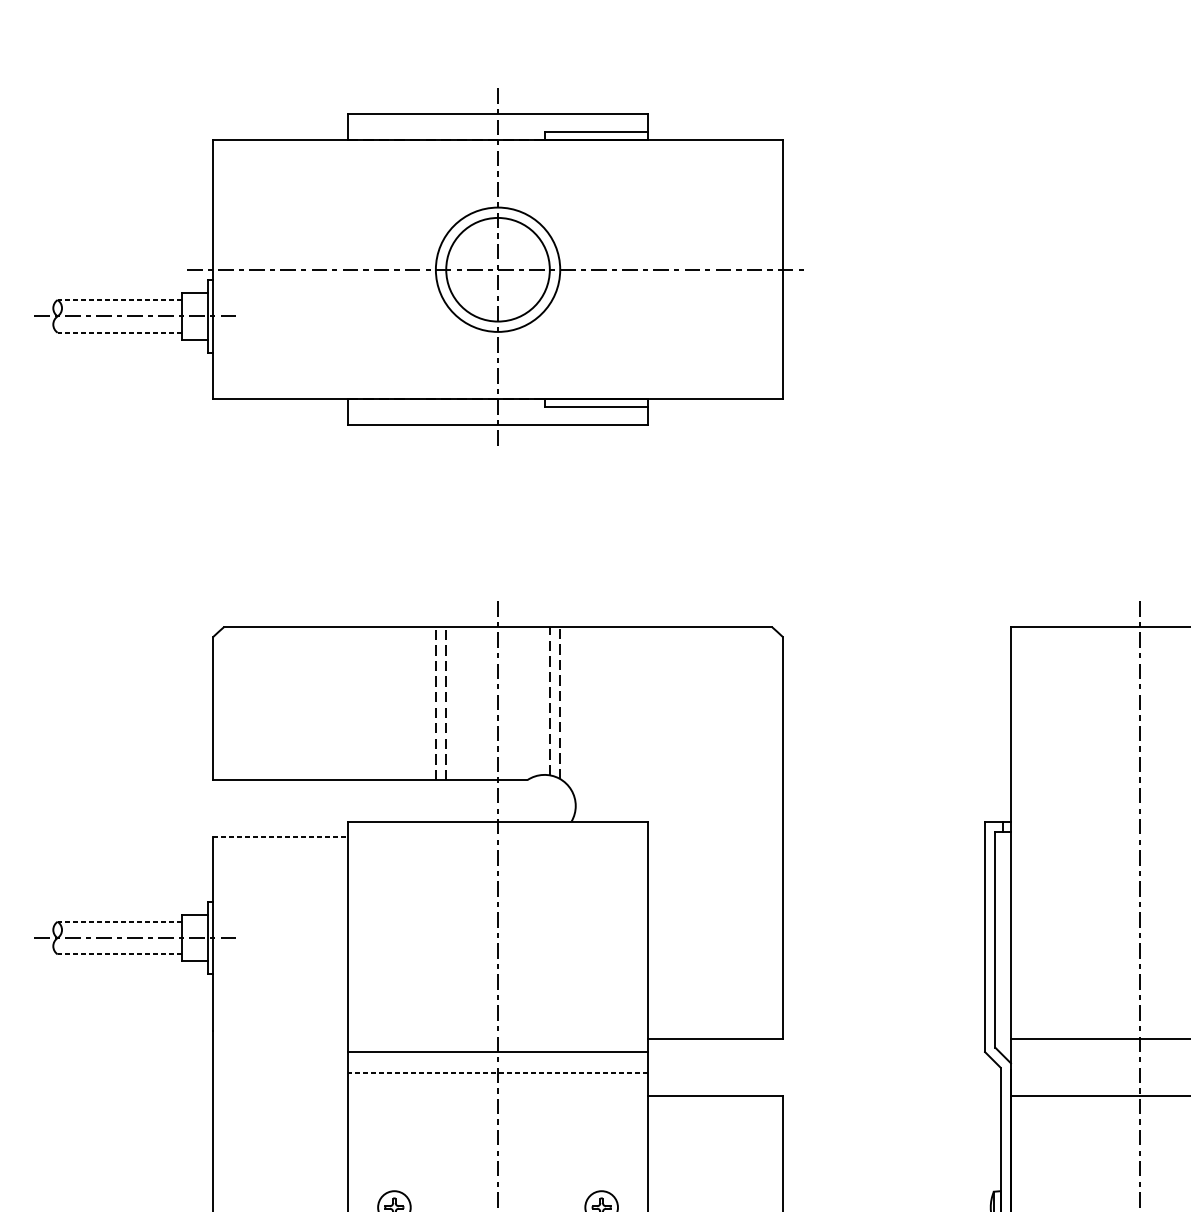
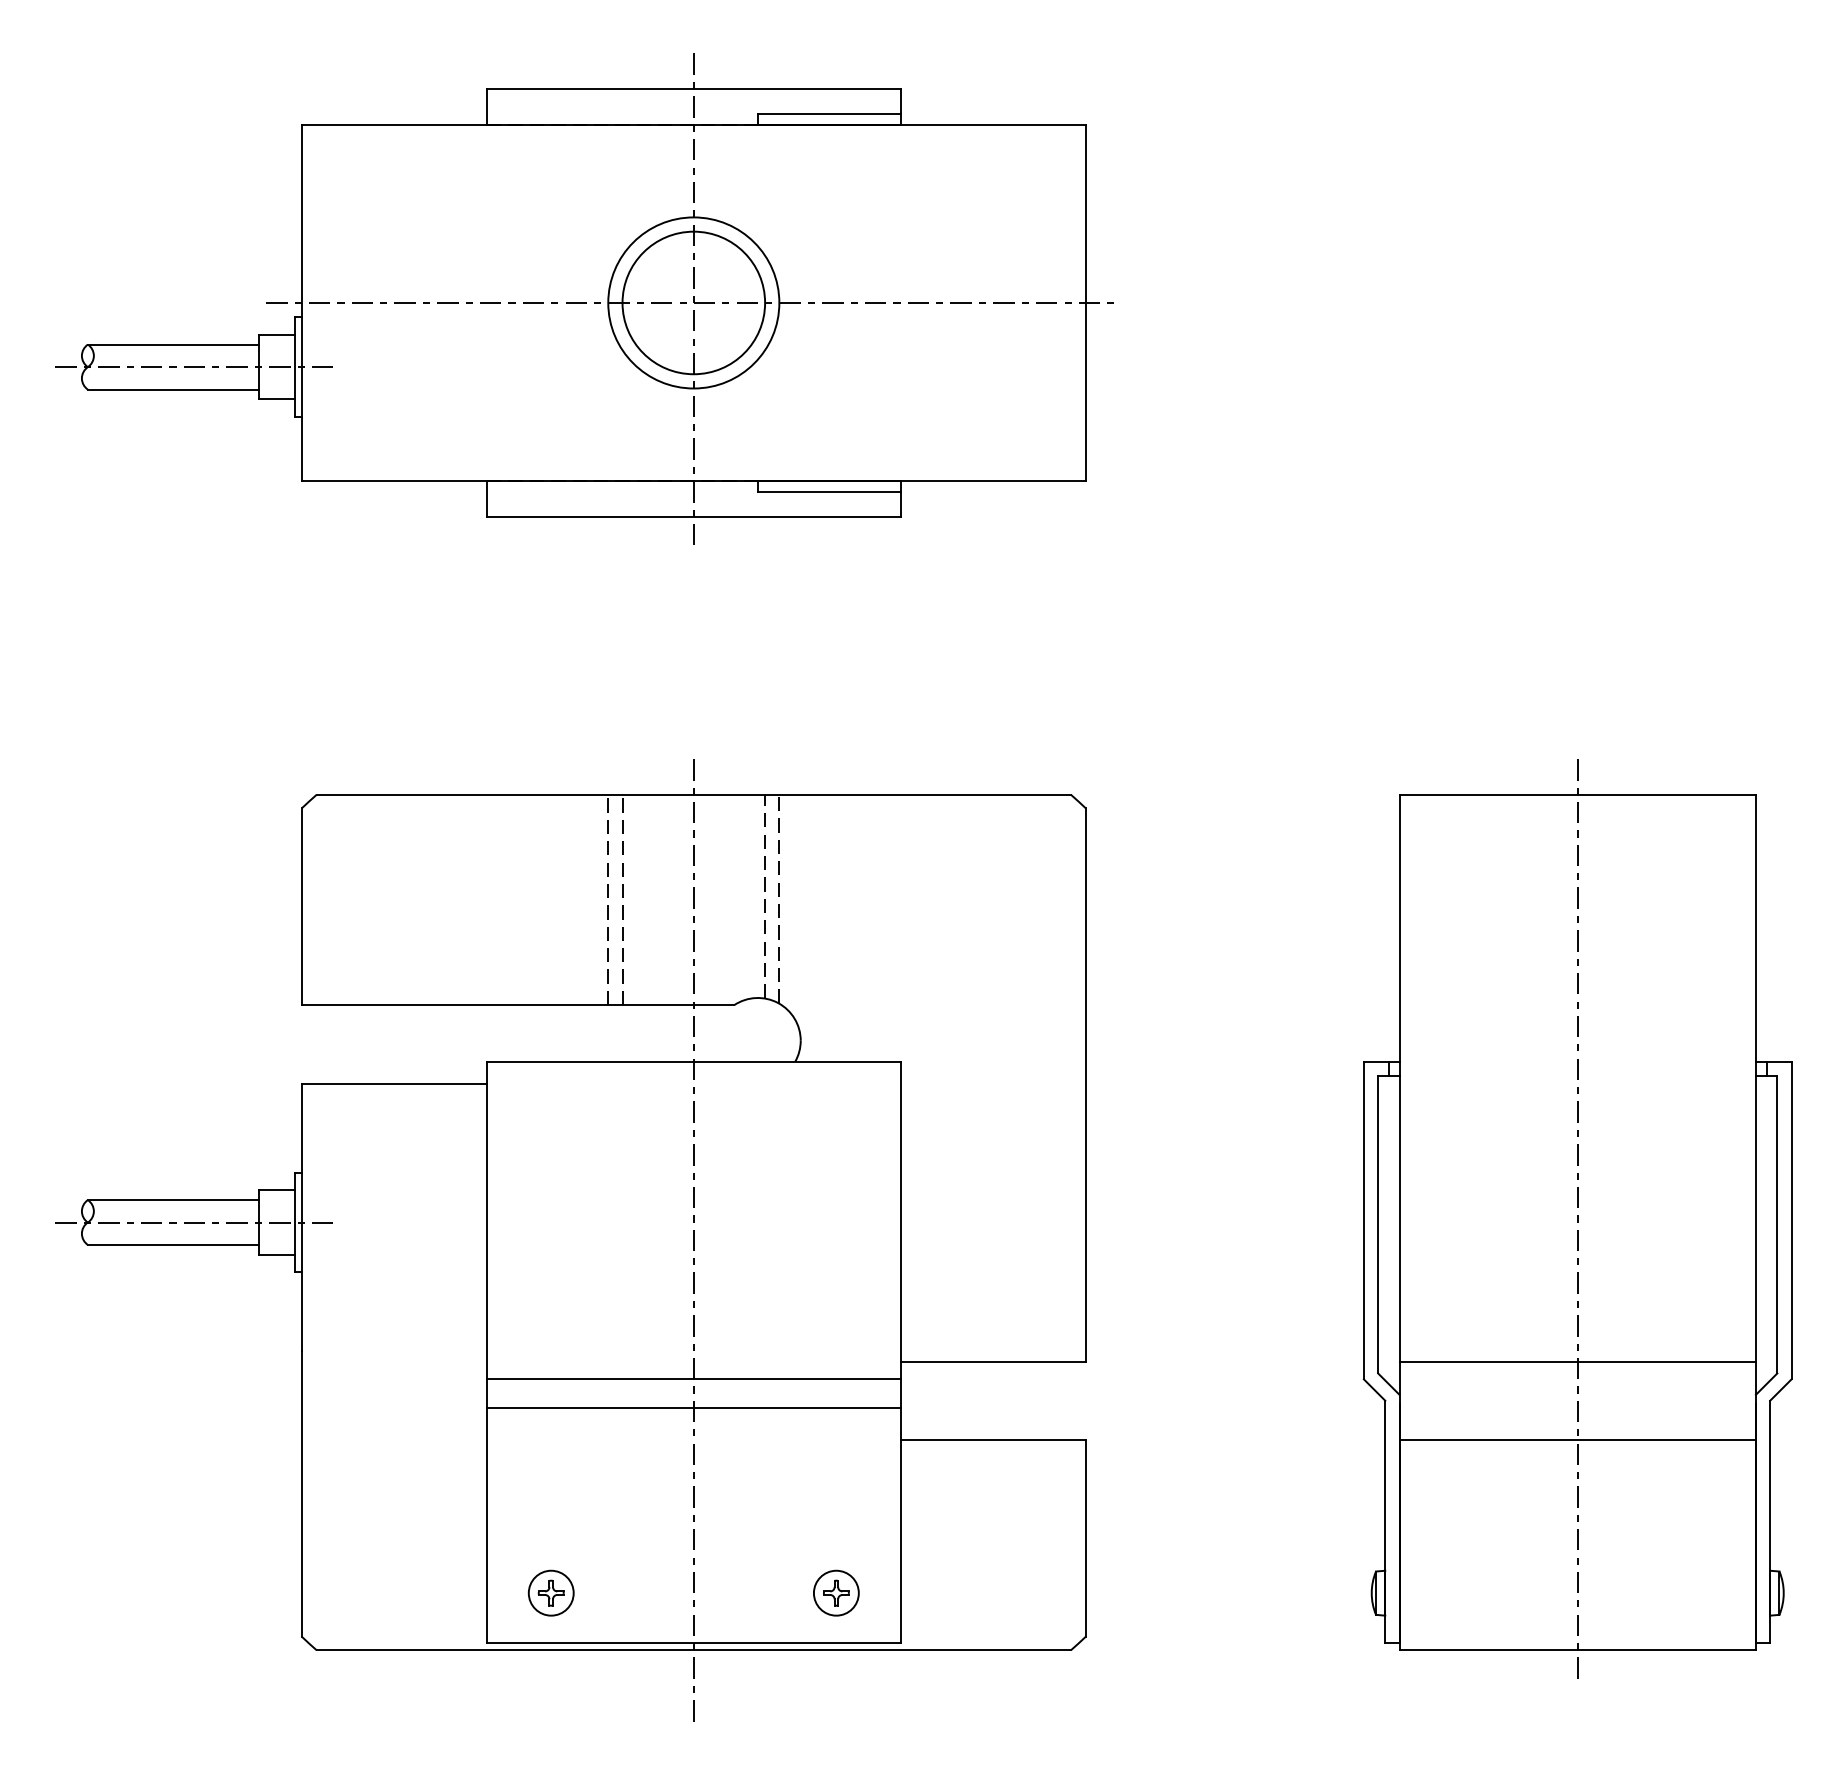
line: (119, 299) -> (173, 344), dashed -> solid
line: (119, 332) -> (173, 389), dashed -> solid
line: (280, 837) -> (394, 1083), dashed -> solid
line: (119, 922) -> (173, 1200), dashed -> solid
line: (119, 954) -> (173, 1244), dashed -> solid
line: (497, 1072) -> (693, 1407), dashed -> solid

